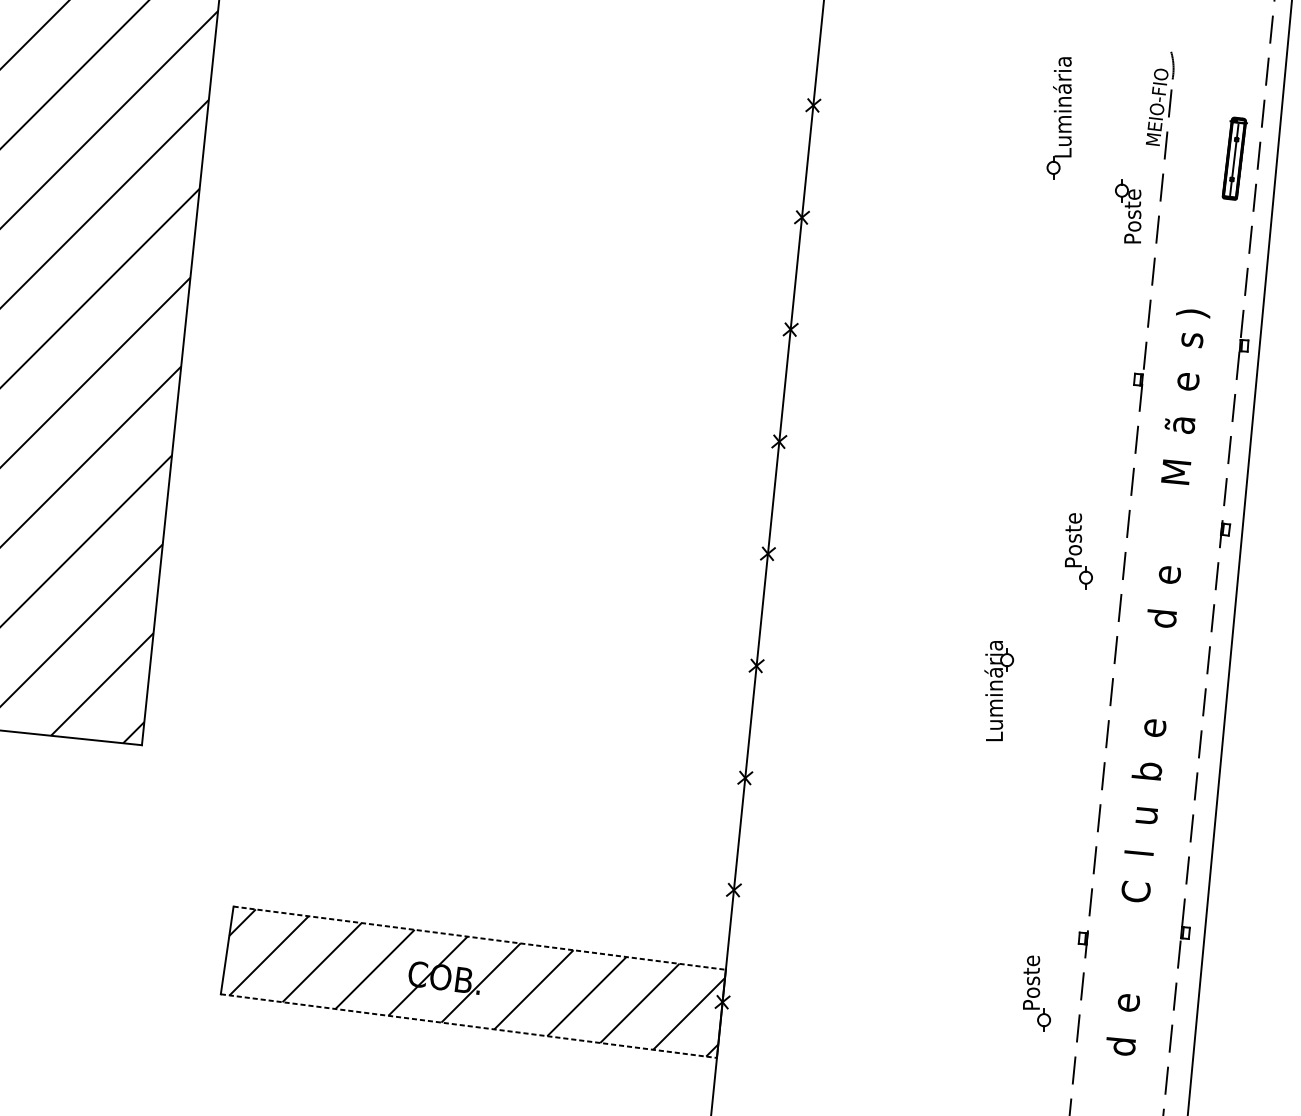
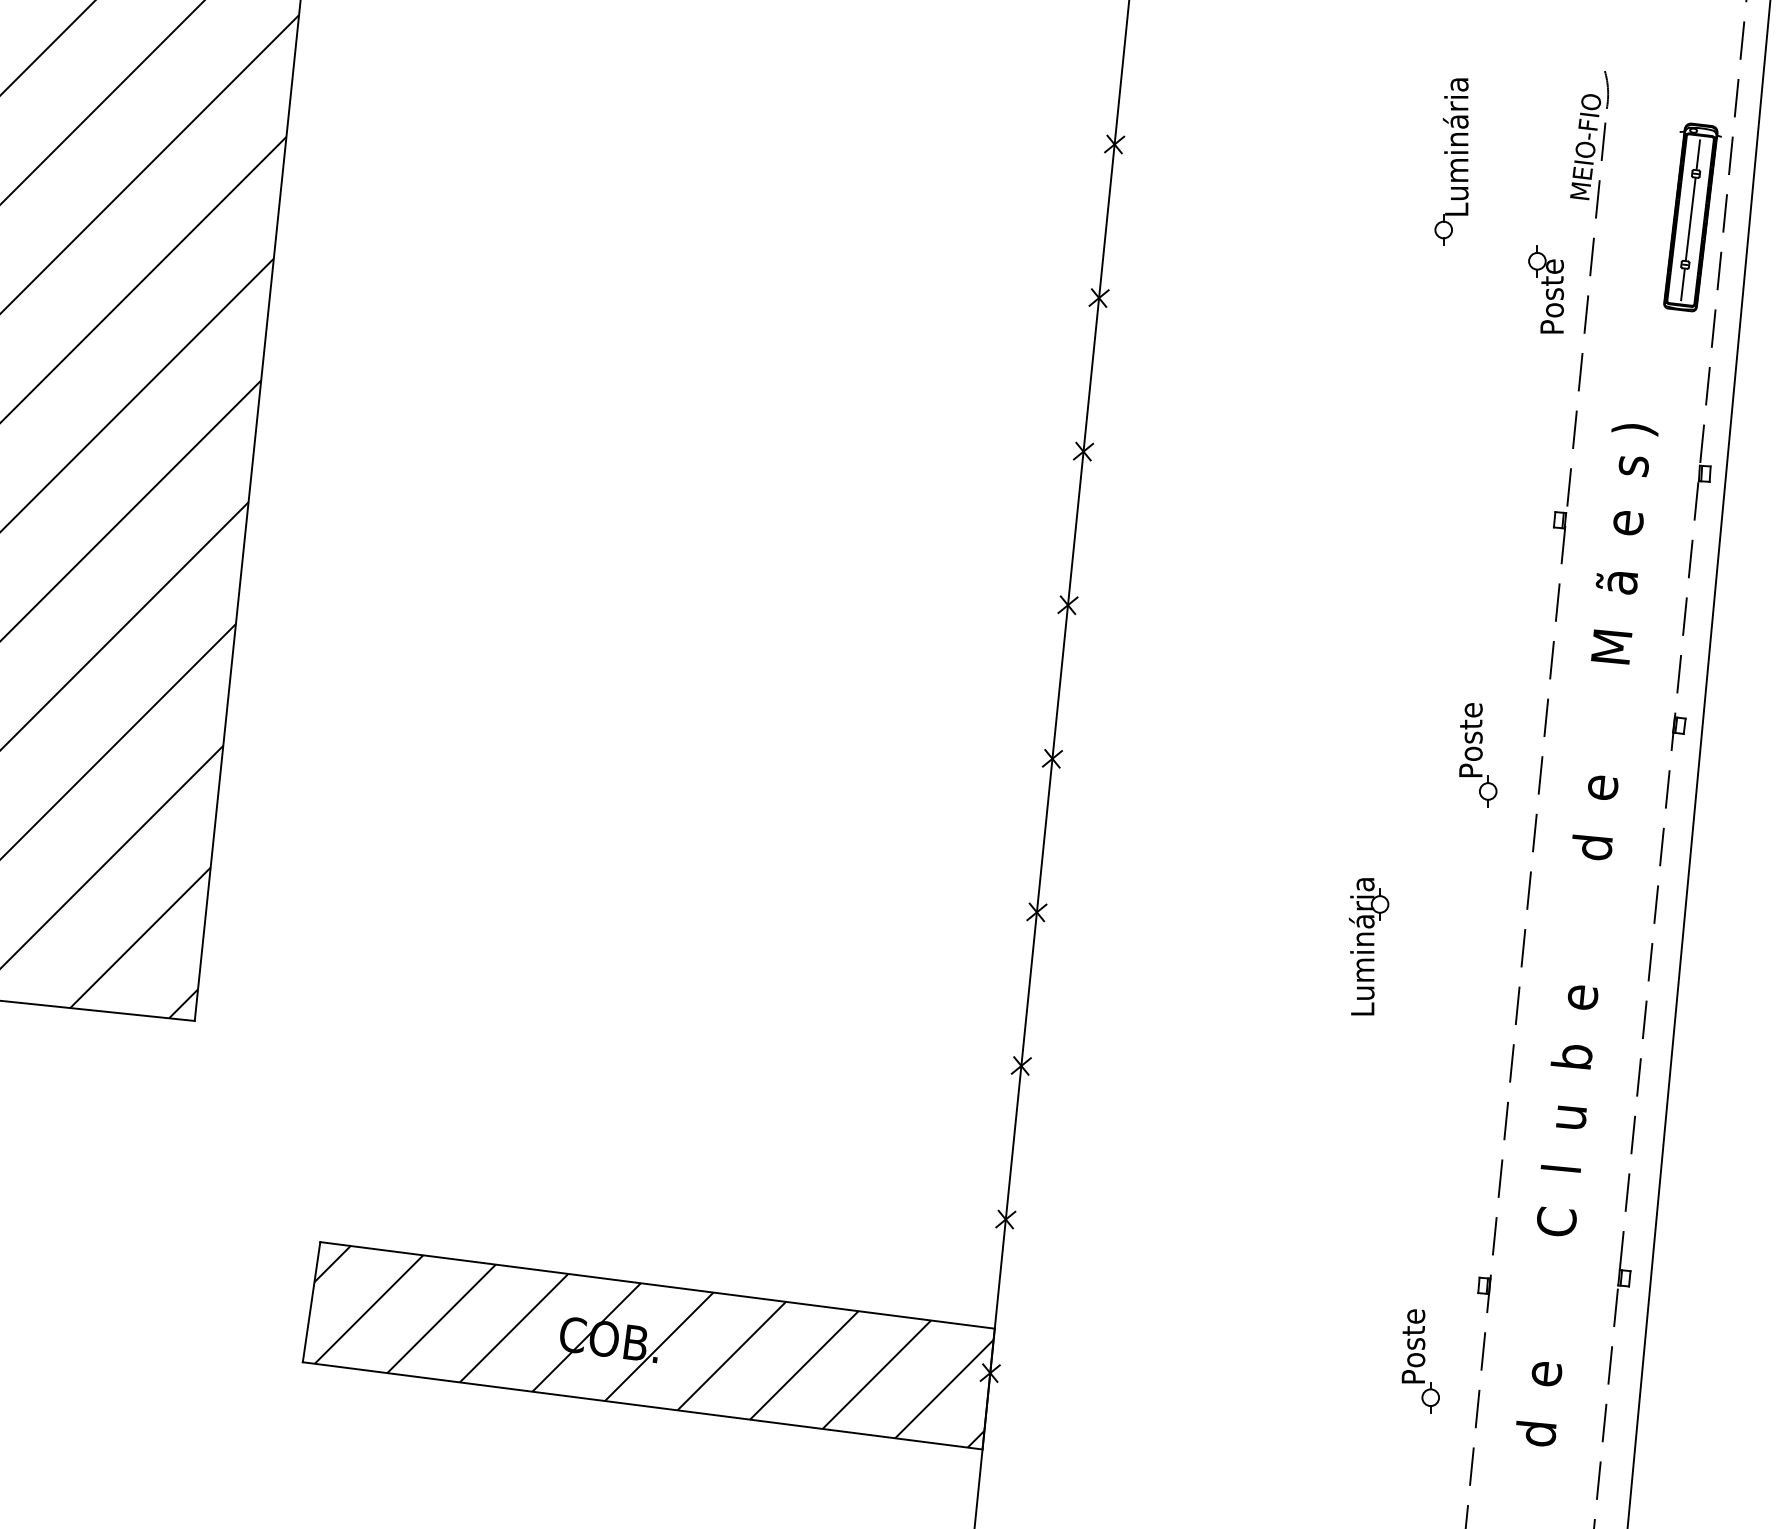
part: (1235, 158) -> (1692, 217), size x1.67
line: (479, 938) -> (657, 1285), dashed -> solid
line: (468, 1025) -> (642, 1405), dashed -> solid

